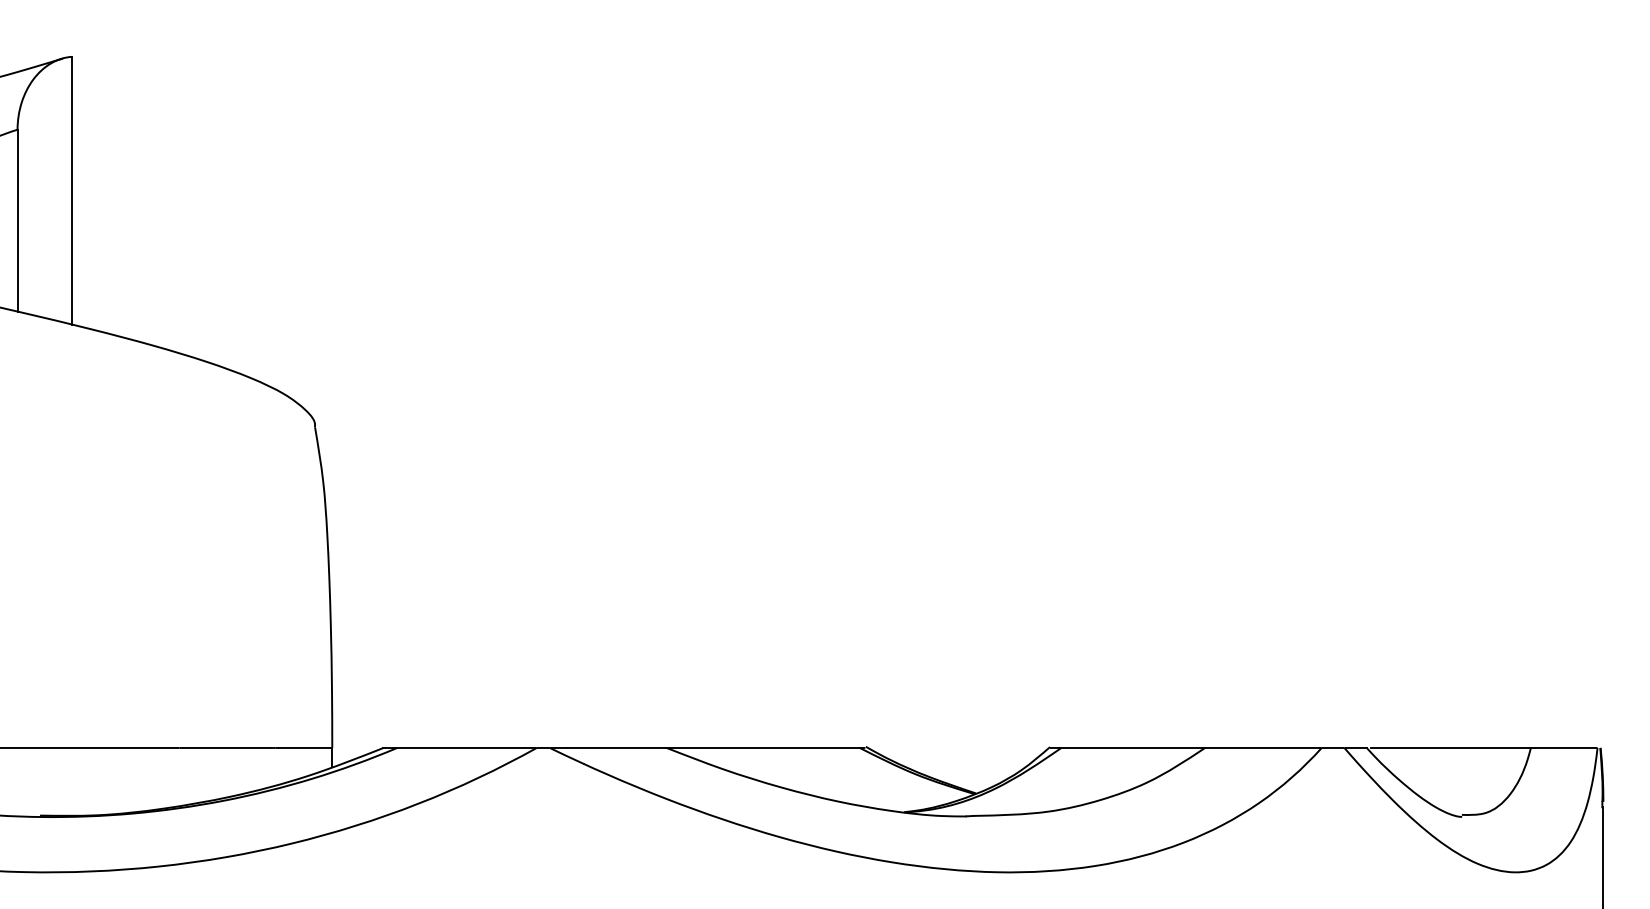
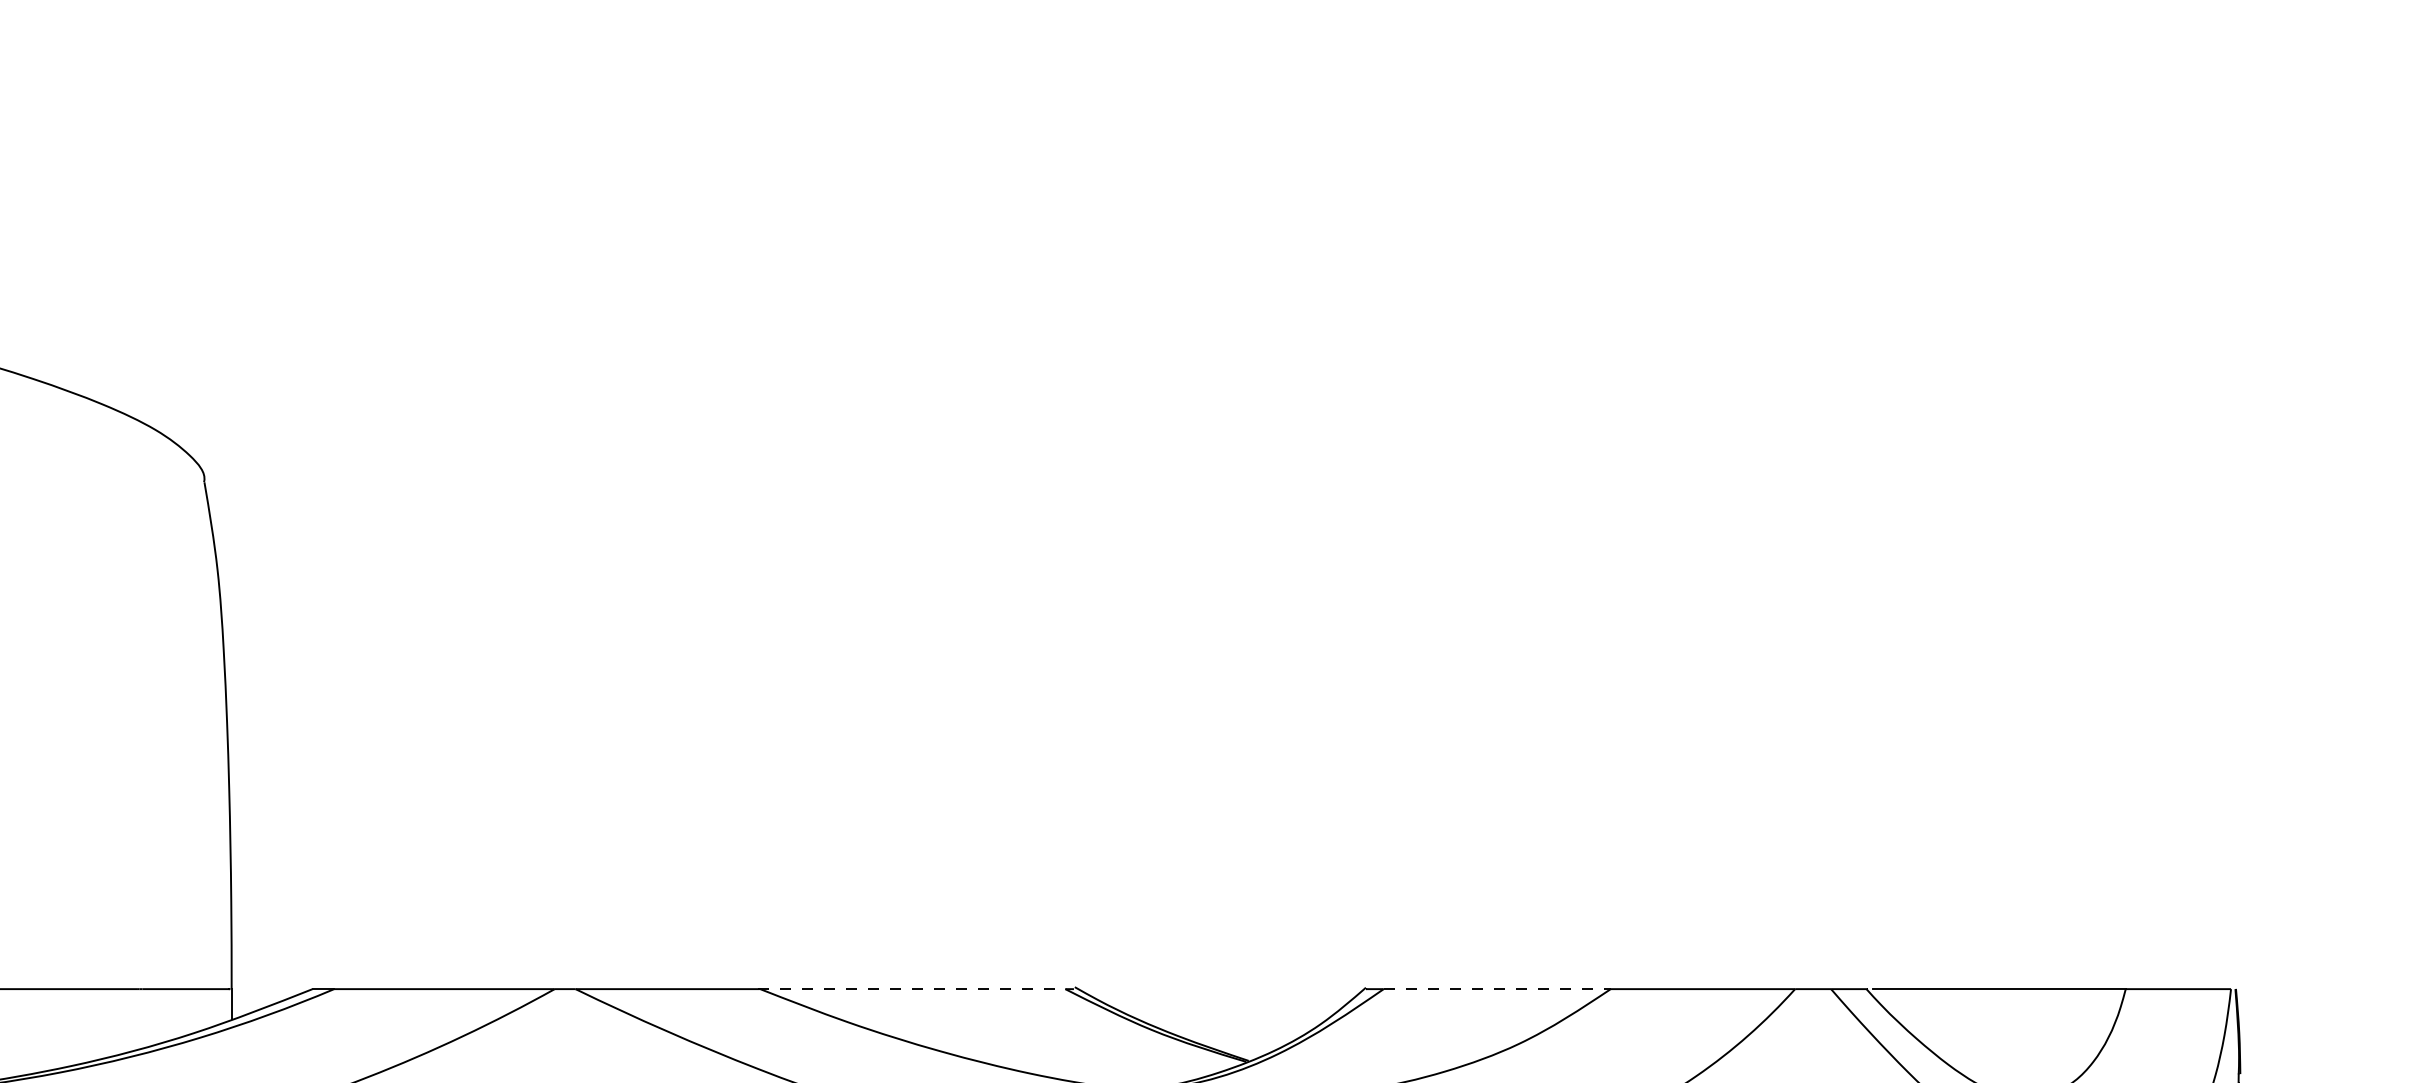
line: (763, 747) -> (913, 988), solid -> dashed
line: (1133, 747) -> (1497, 988), solid -> dashed

